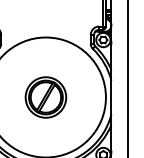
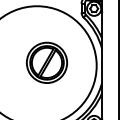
part: (45, 97) -> (46, 62), moved

